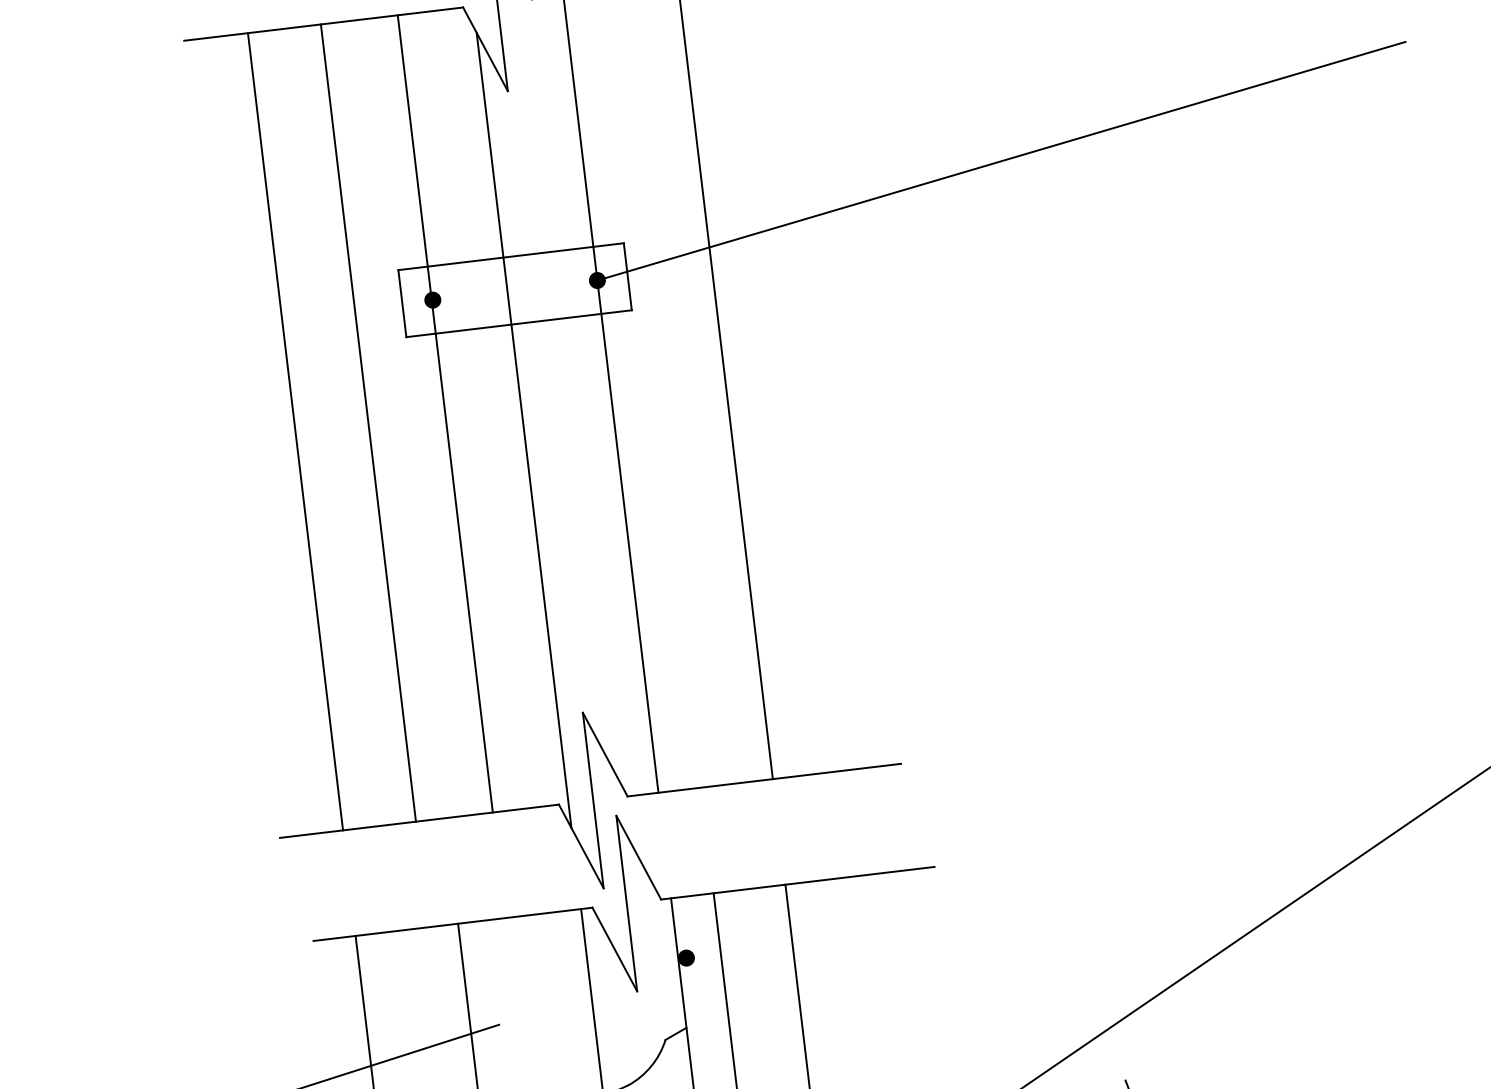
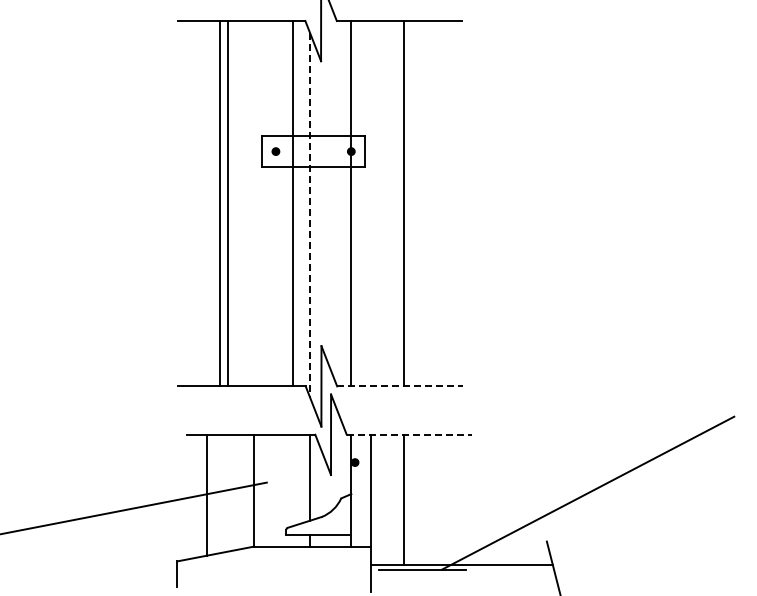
line: (1001, 161) -> (540, 119), removed
line: (445, 413) -> (293, 203), moved
line: (369, 422) -> (220, 203), moved
line: (524, 430) -> (310, 215), solid -> dashed
line: (294, 431) -> (227, 203), moved
line: (763, 780) -> (399, 386), solid -> dashed
line: (797, 882) -> (409, 434), solid -> dashed

